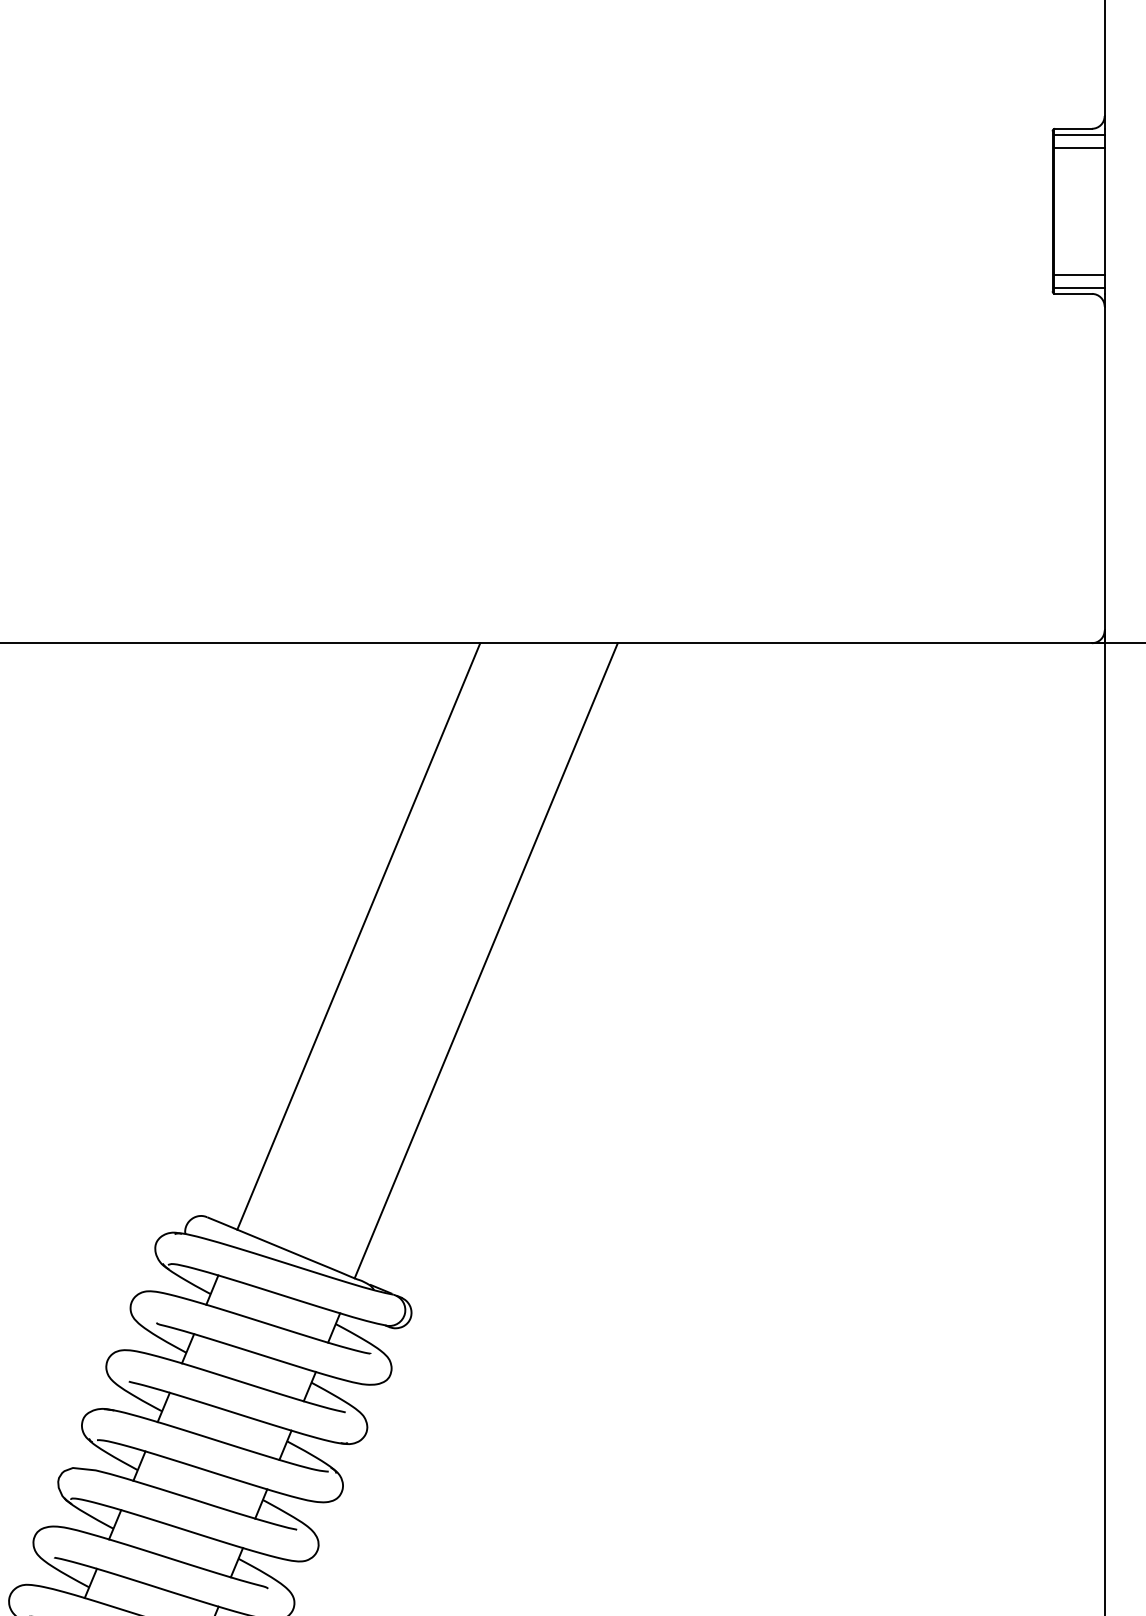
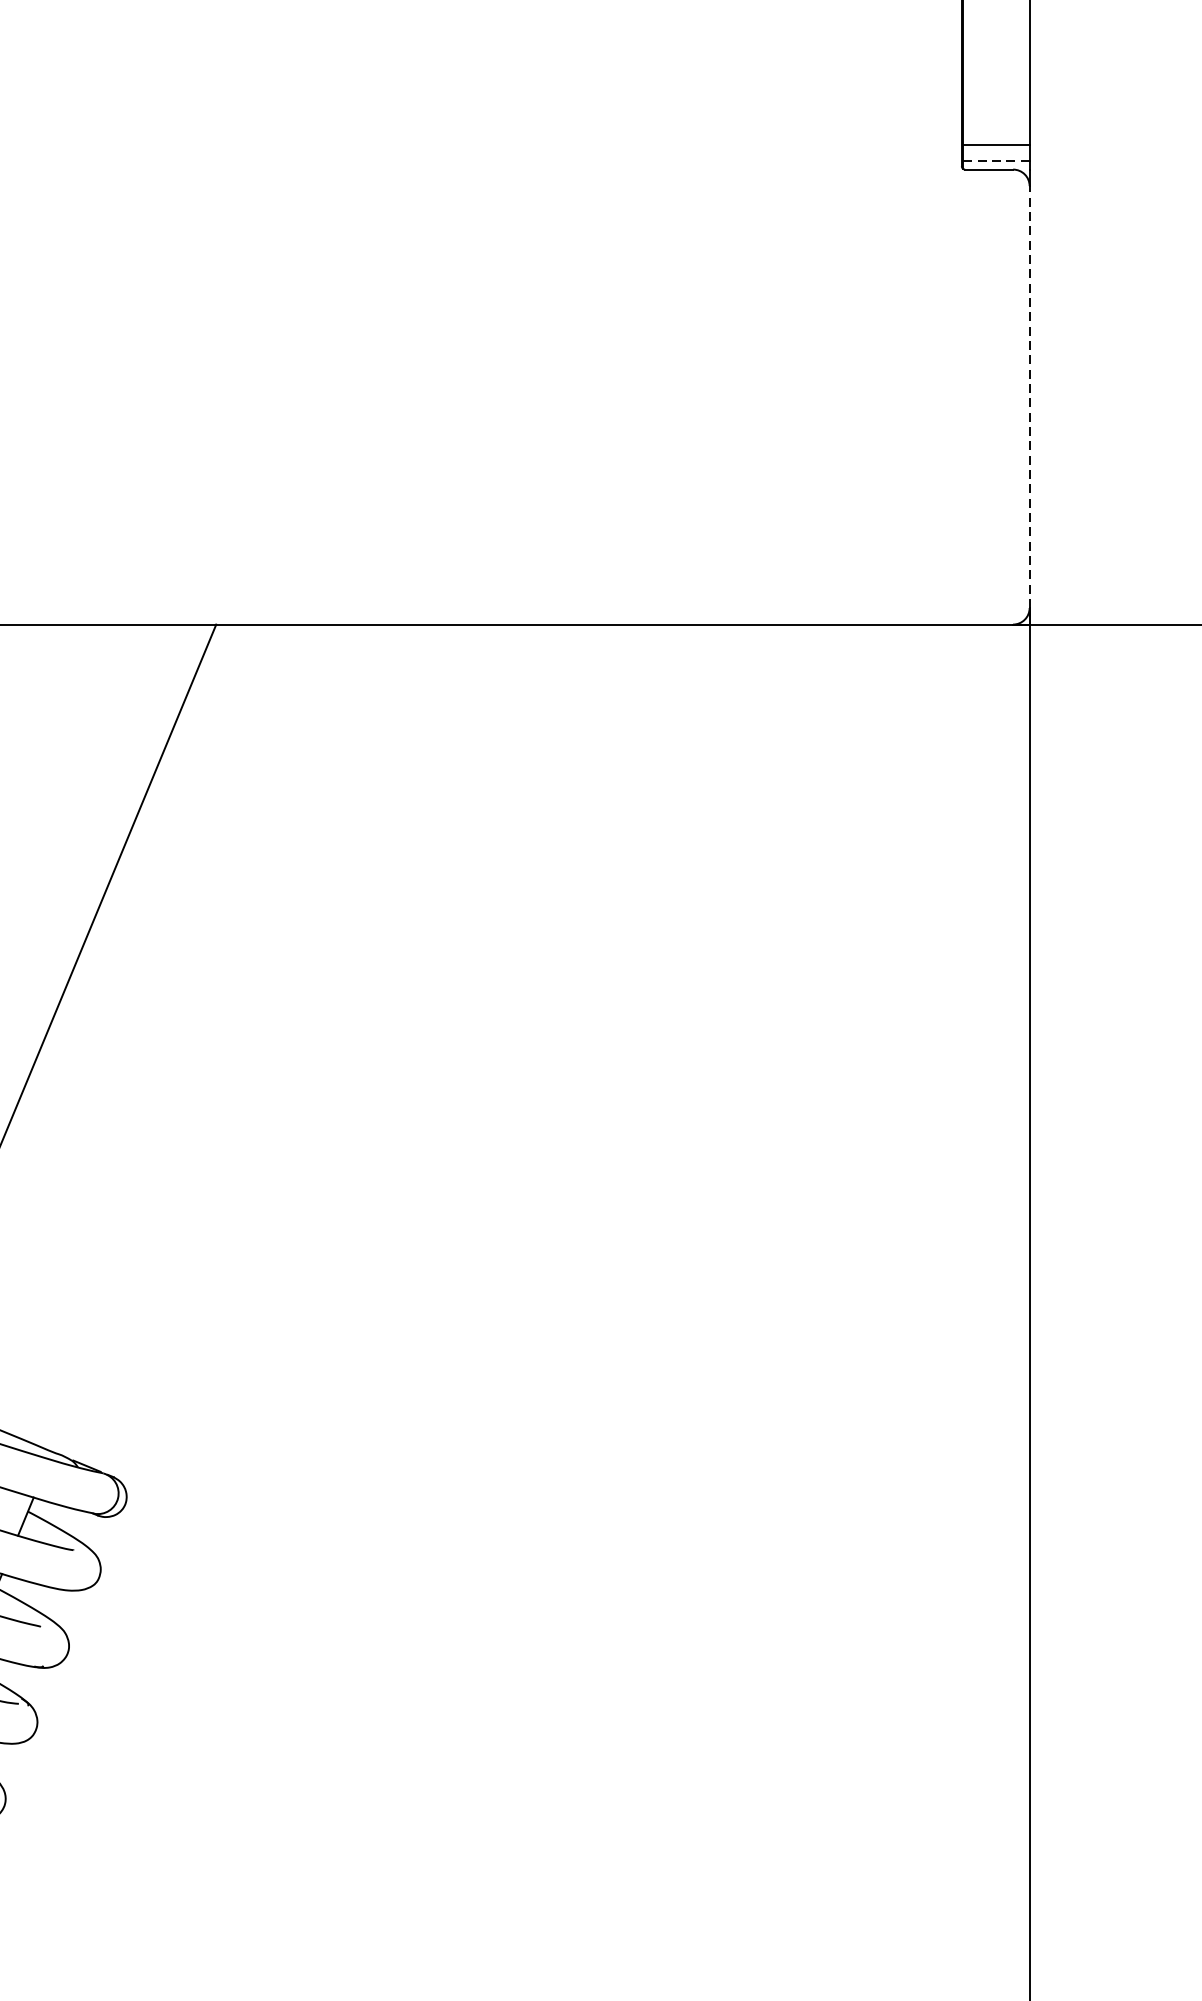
line: (1078, 287) -> (995, 161), solid -> dashed
line: (1104, 468) -> (1029, 397), solid -> dashed
line: (485, 960) -> (223, 1037), removed

